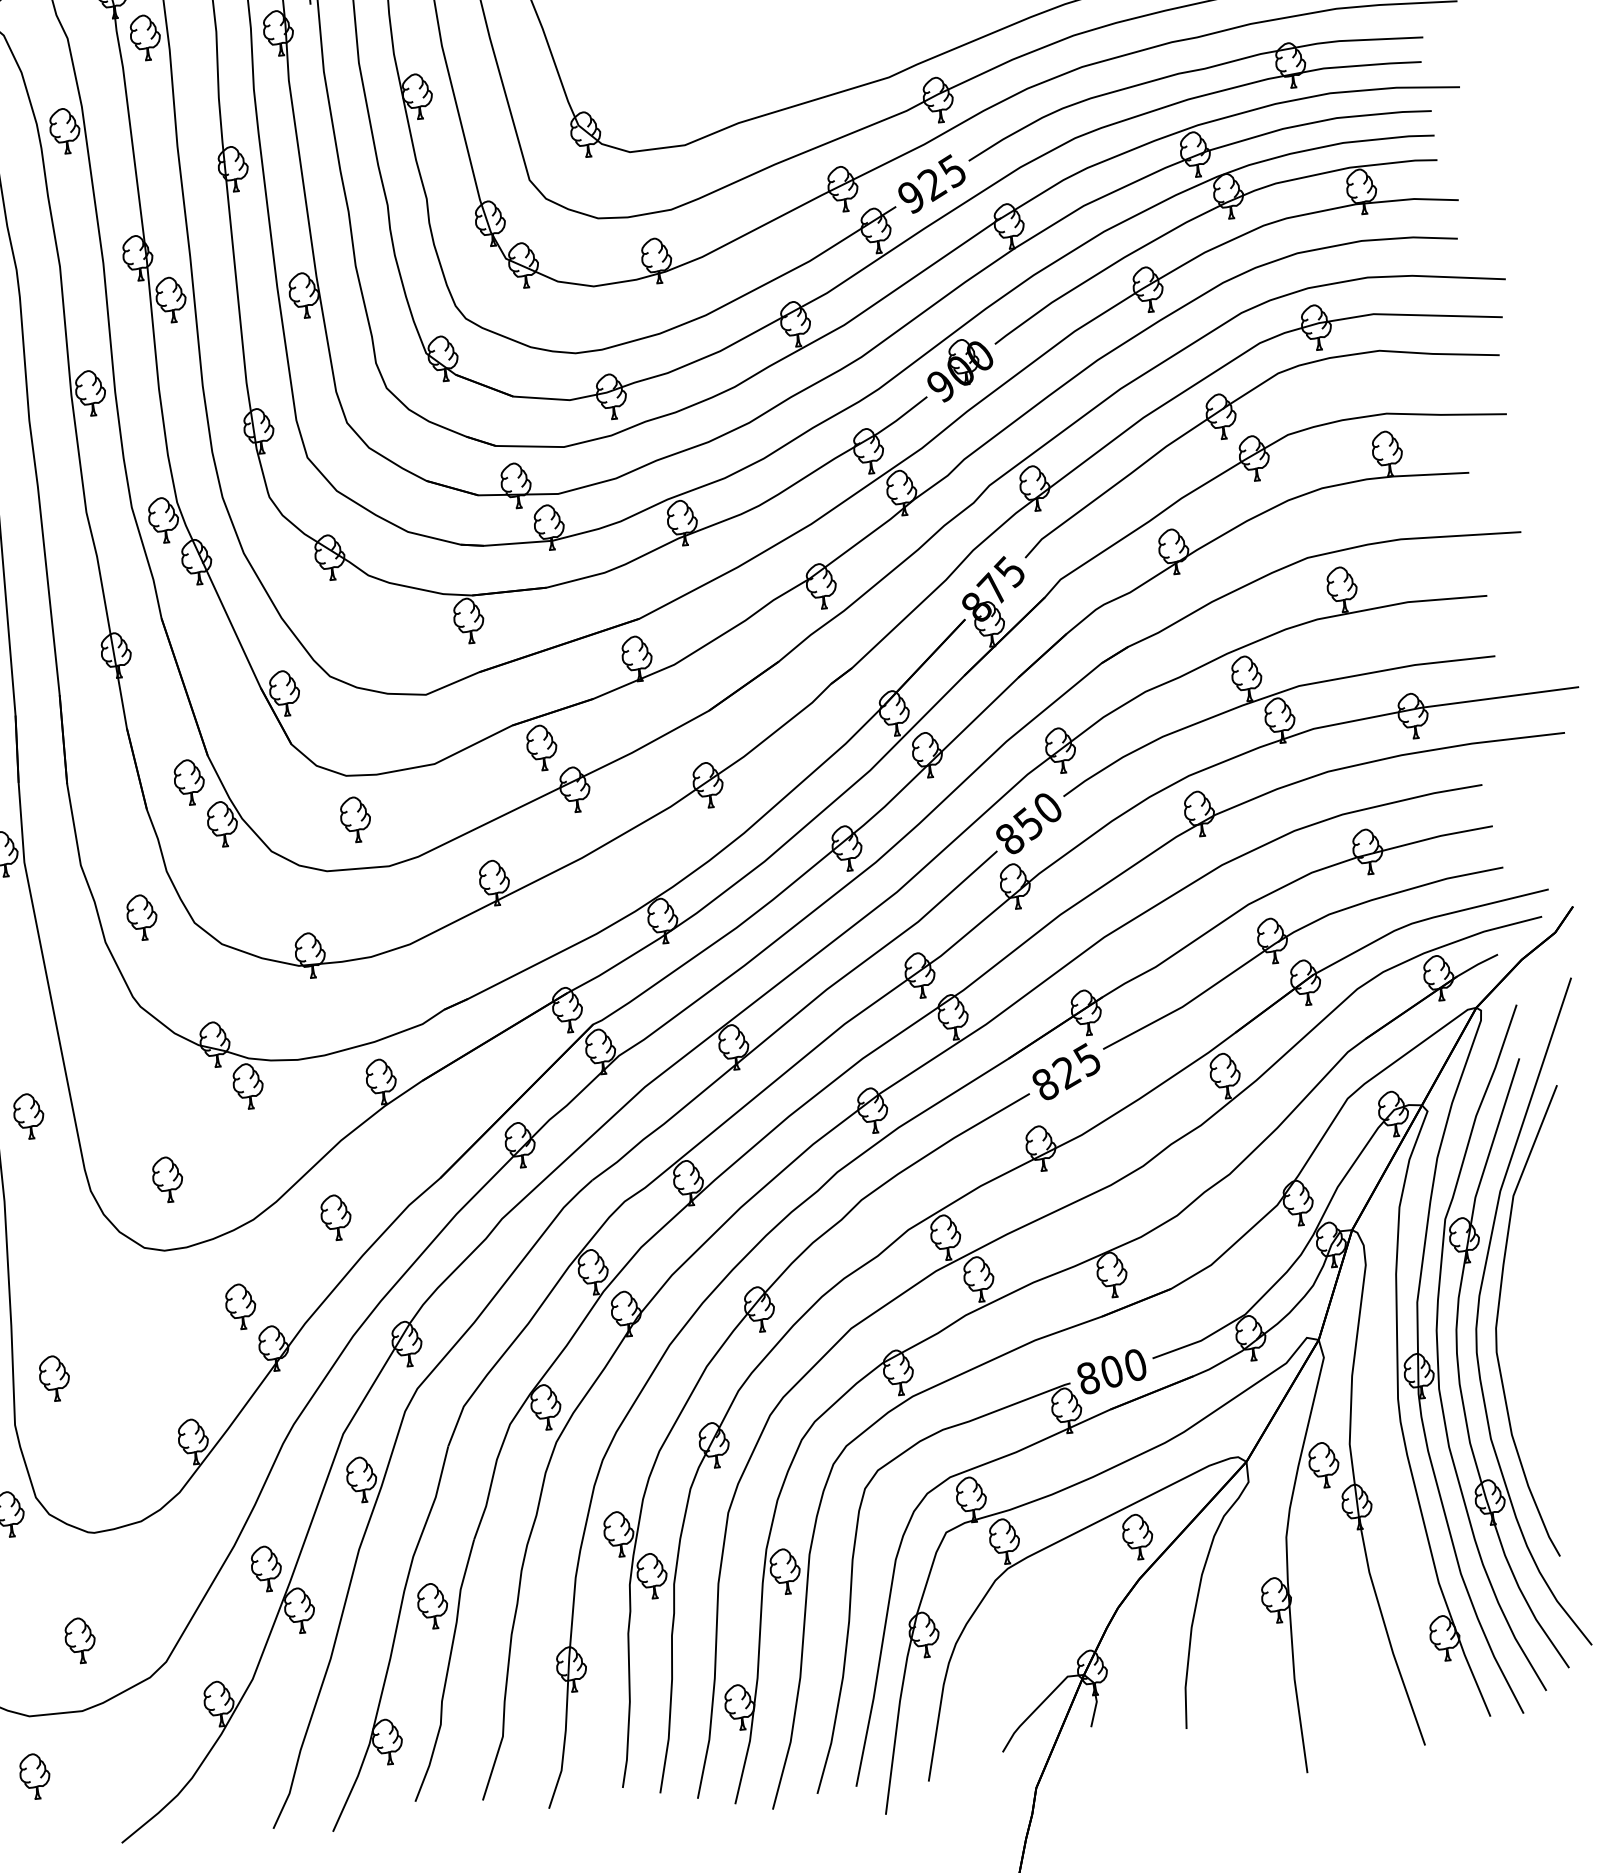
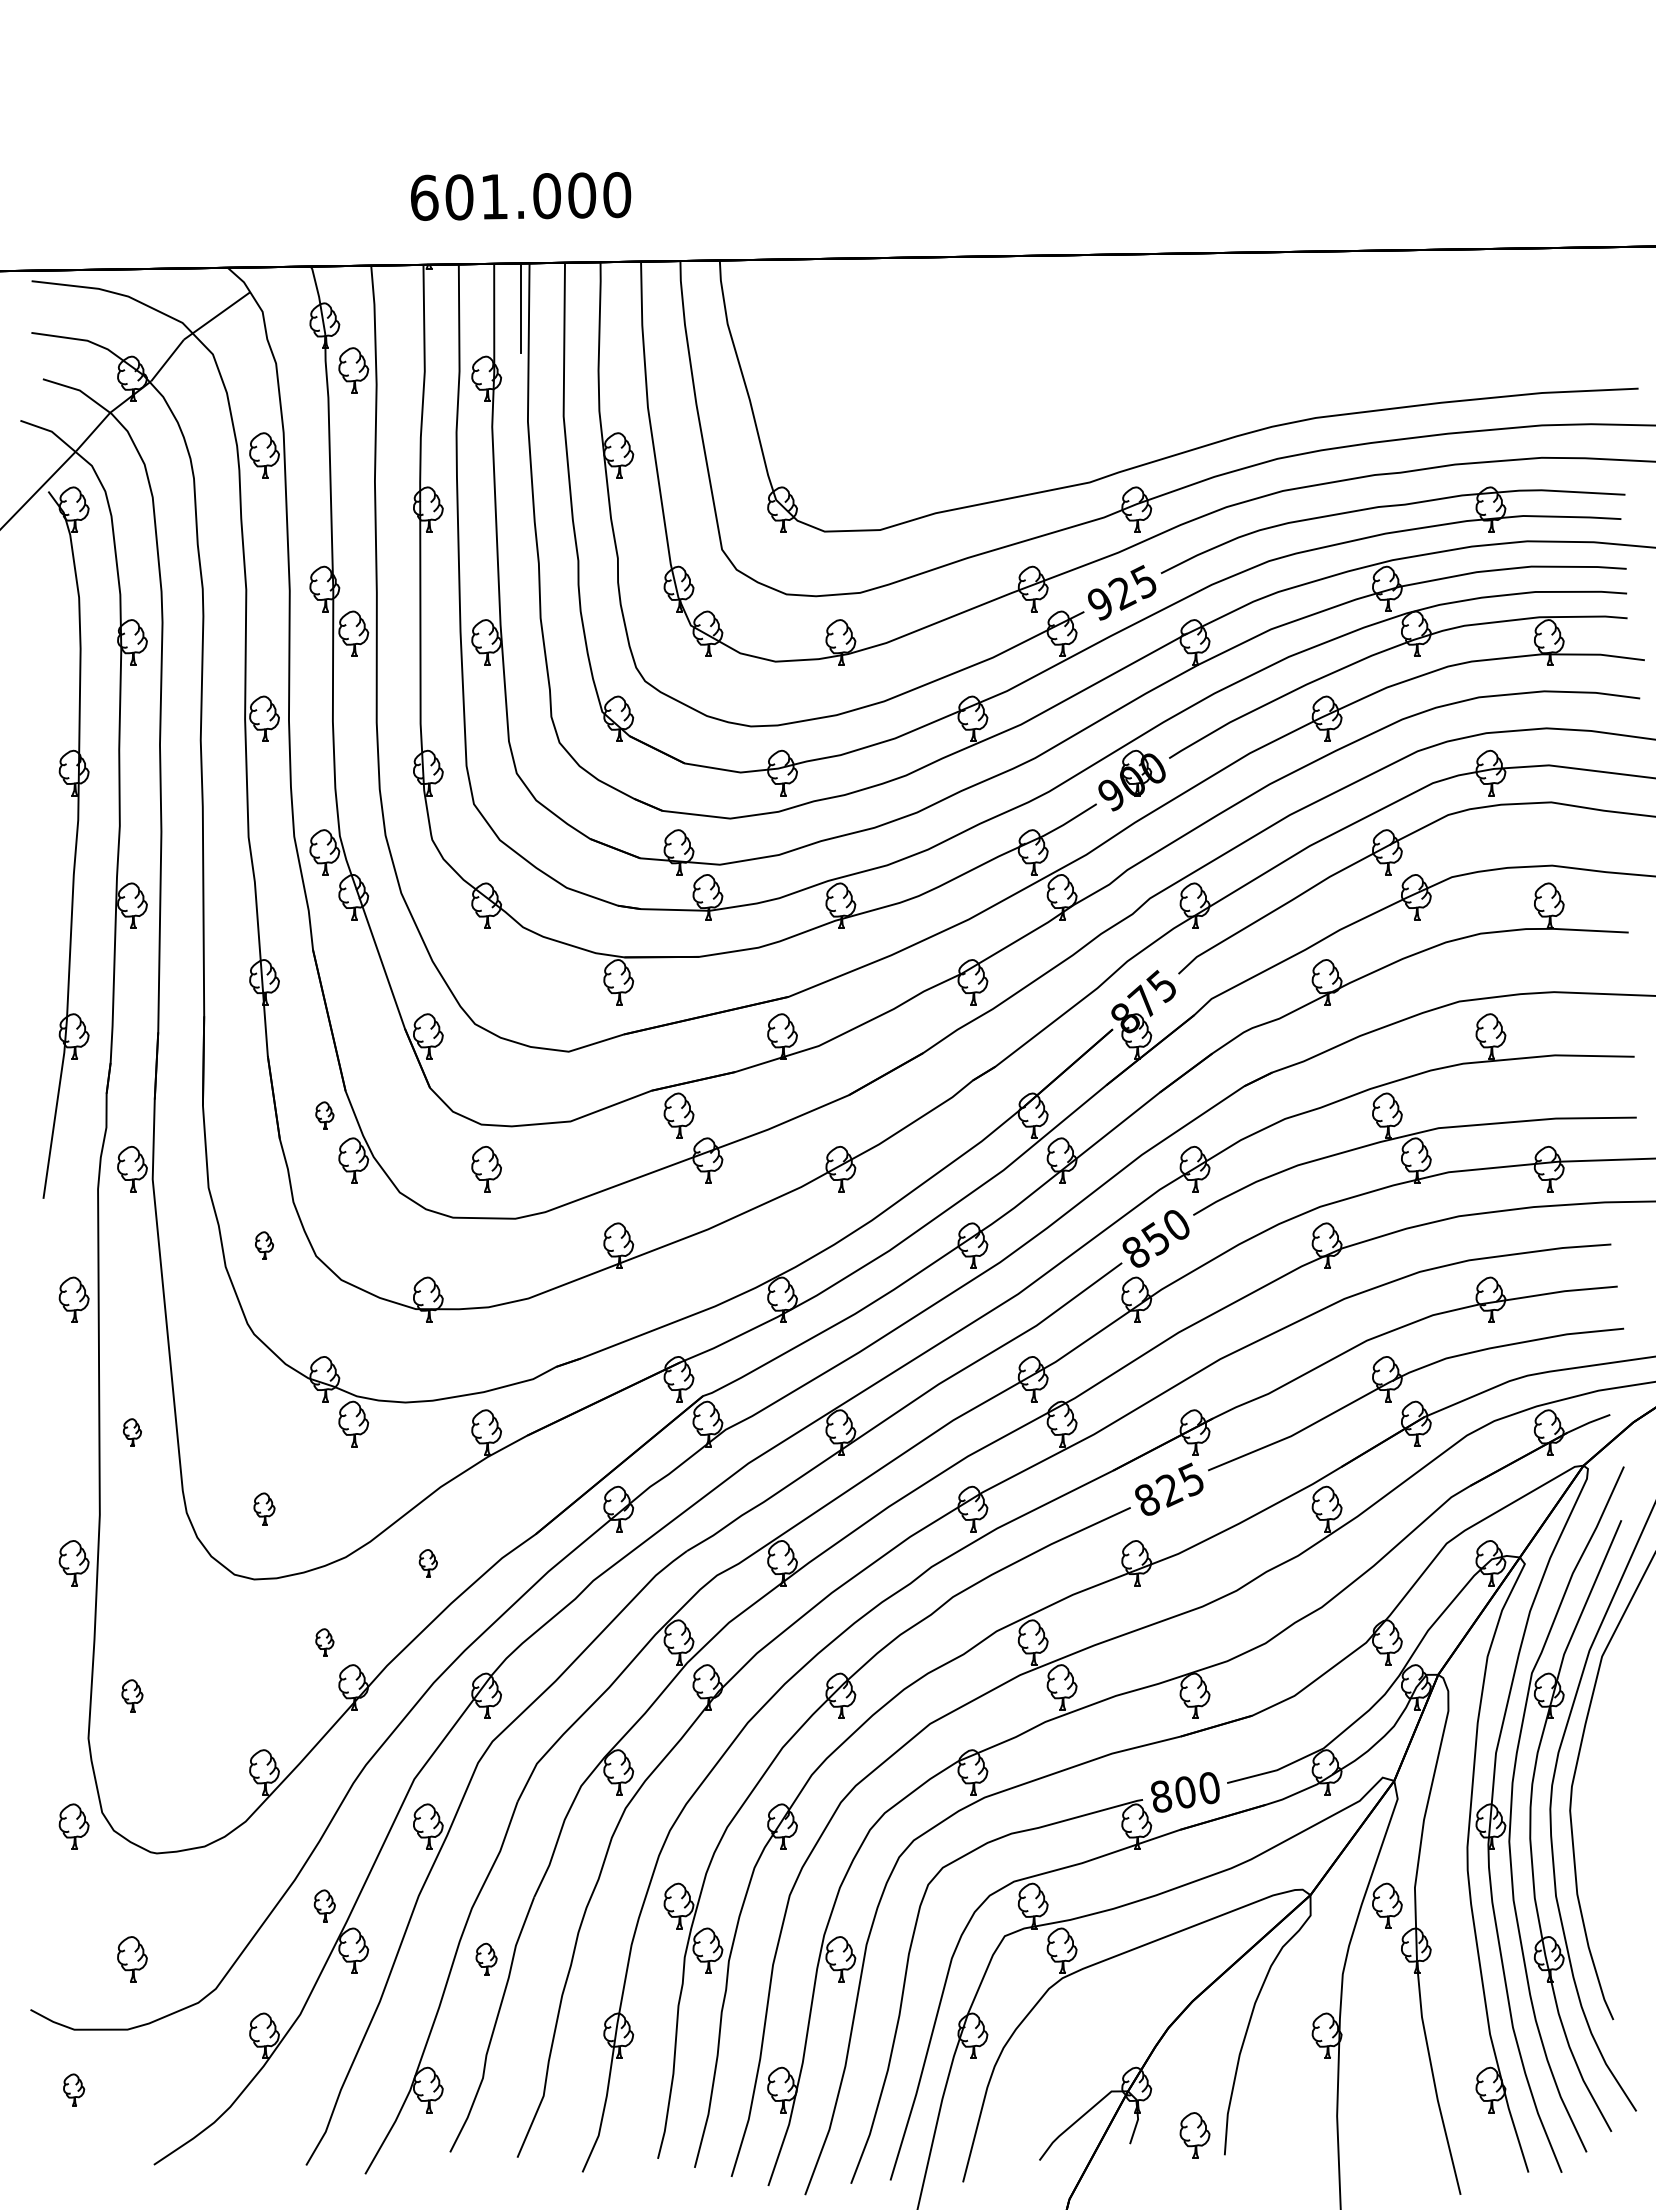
part: (189, 782) -> (324, 1115), size x0.6
part: (142, 917) -> (264, 1245), size x0.6
part: (28, 1116) -> (132, 1432), size x0.6
part: (167, 1179) -> (264, 1508), size x0.7
part: (336, 1217) -> (428, 1563), size x0.6
part: (240, 1306) -> (324, 1642), size x0.6
part: (54, 1378) -> (132, 1695), size x0.7
part: (1137, 1537) -> (1194, 2135), moved
part: (266, 1568) -> (324, 1905), size x0.7
part: (432, 1606) -> (486, 1959), size x0.7
part: (34, 1775) -> (73, 2089), size x0.7

